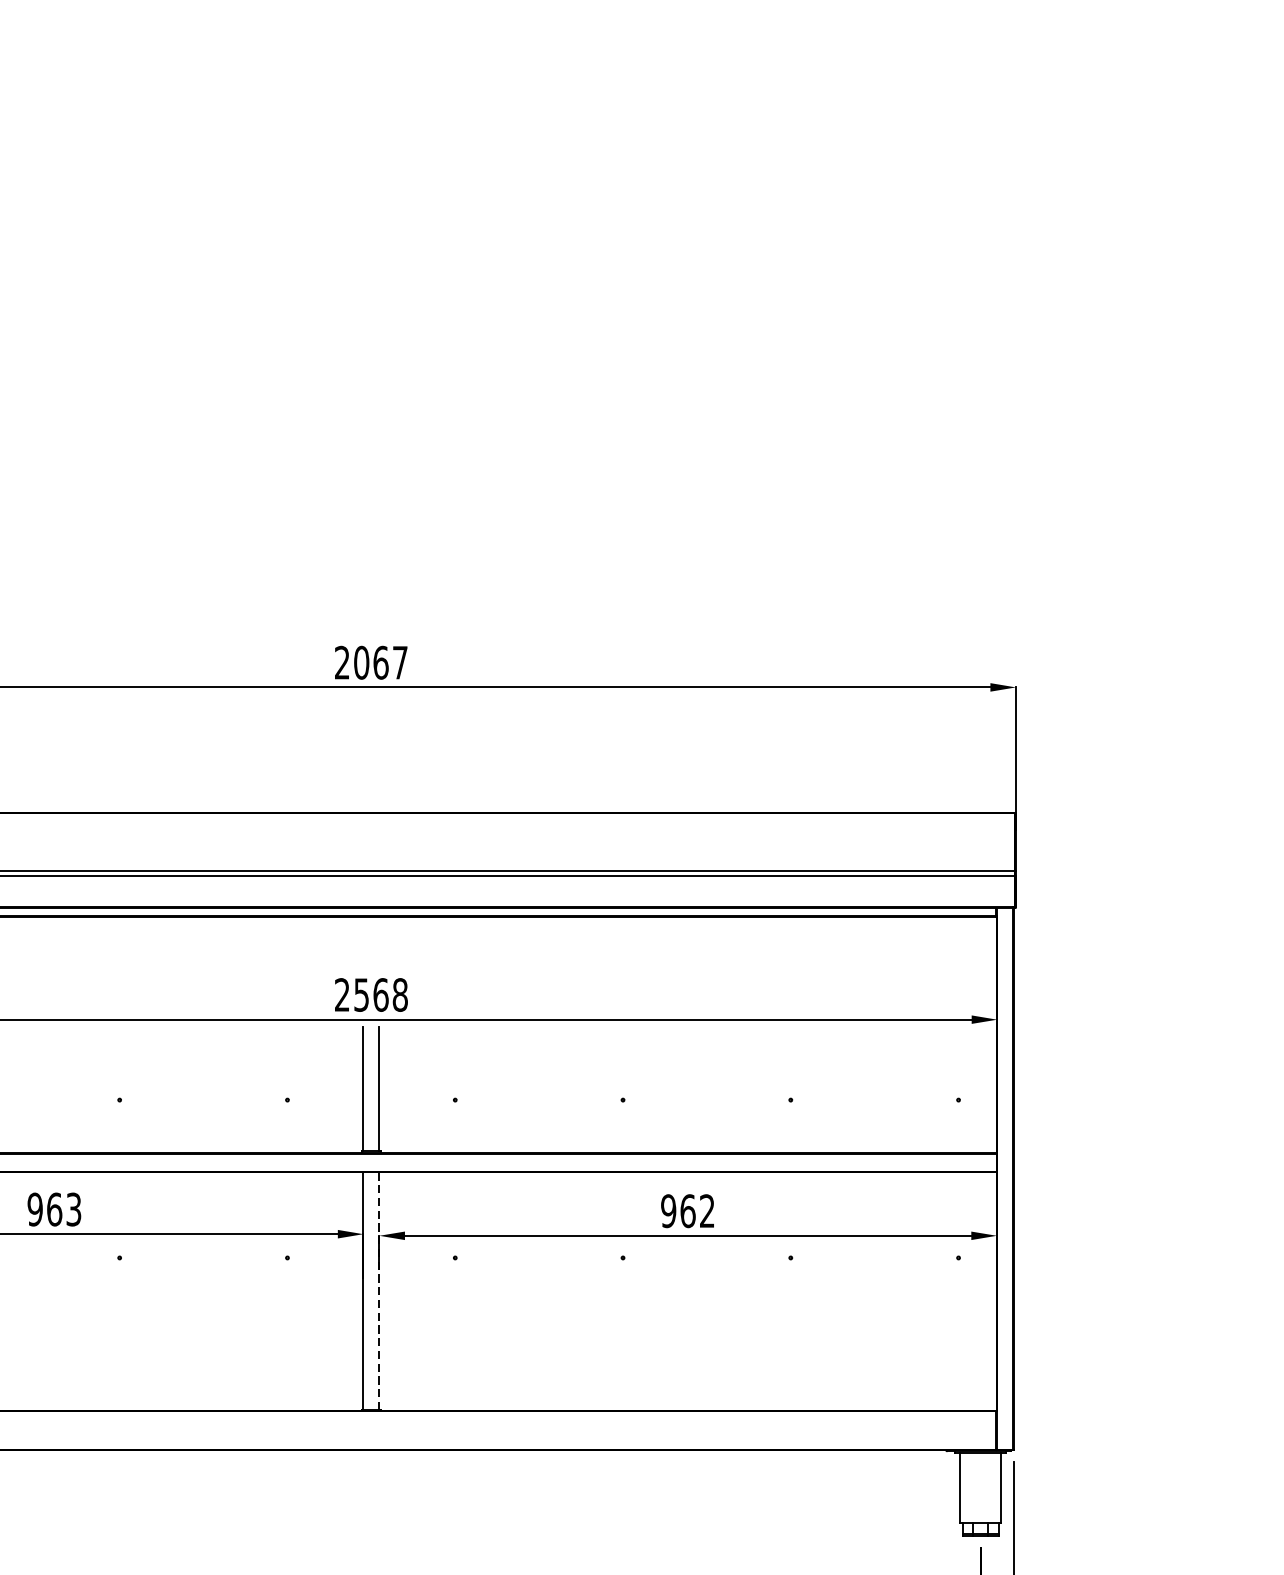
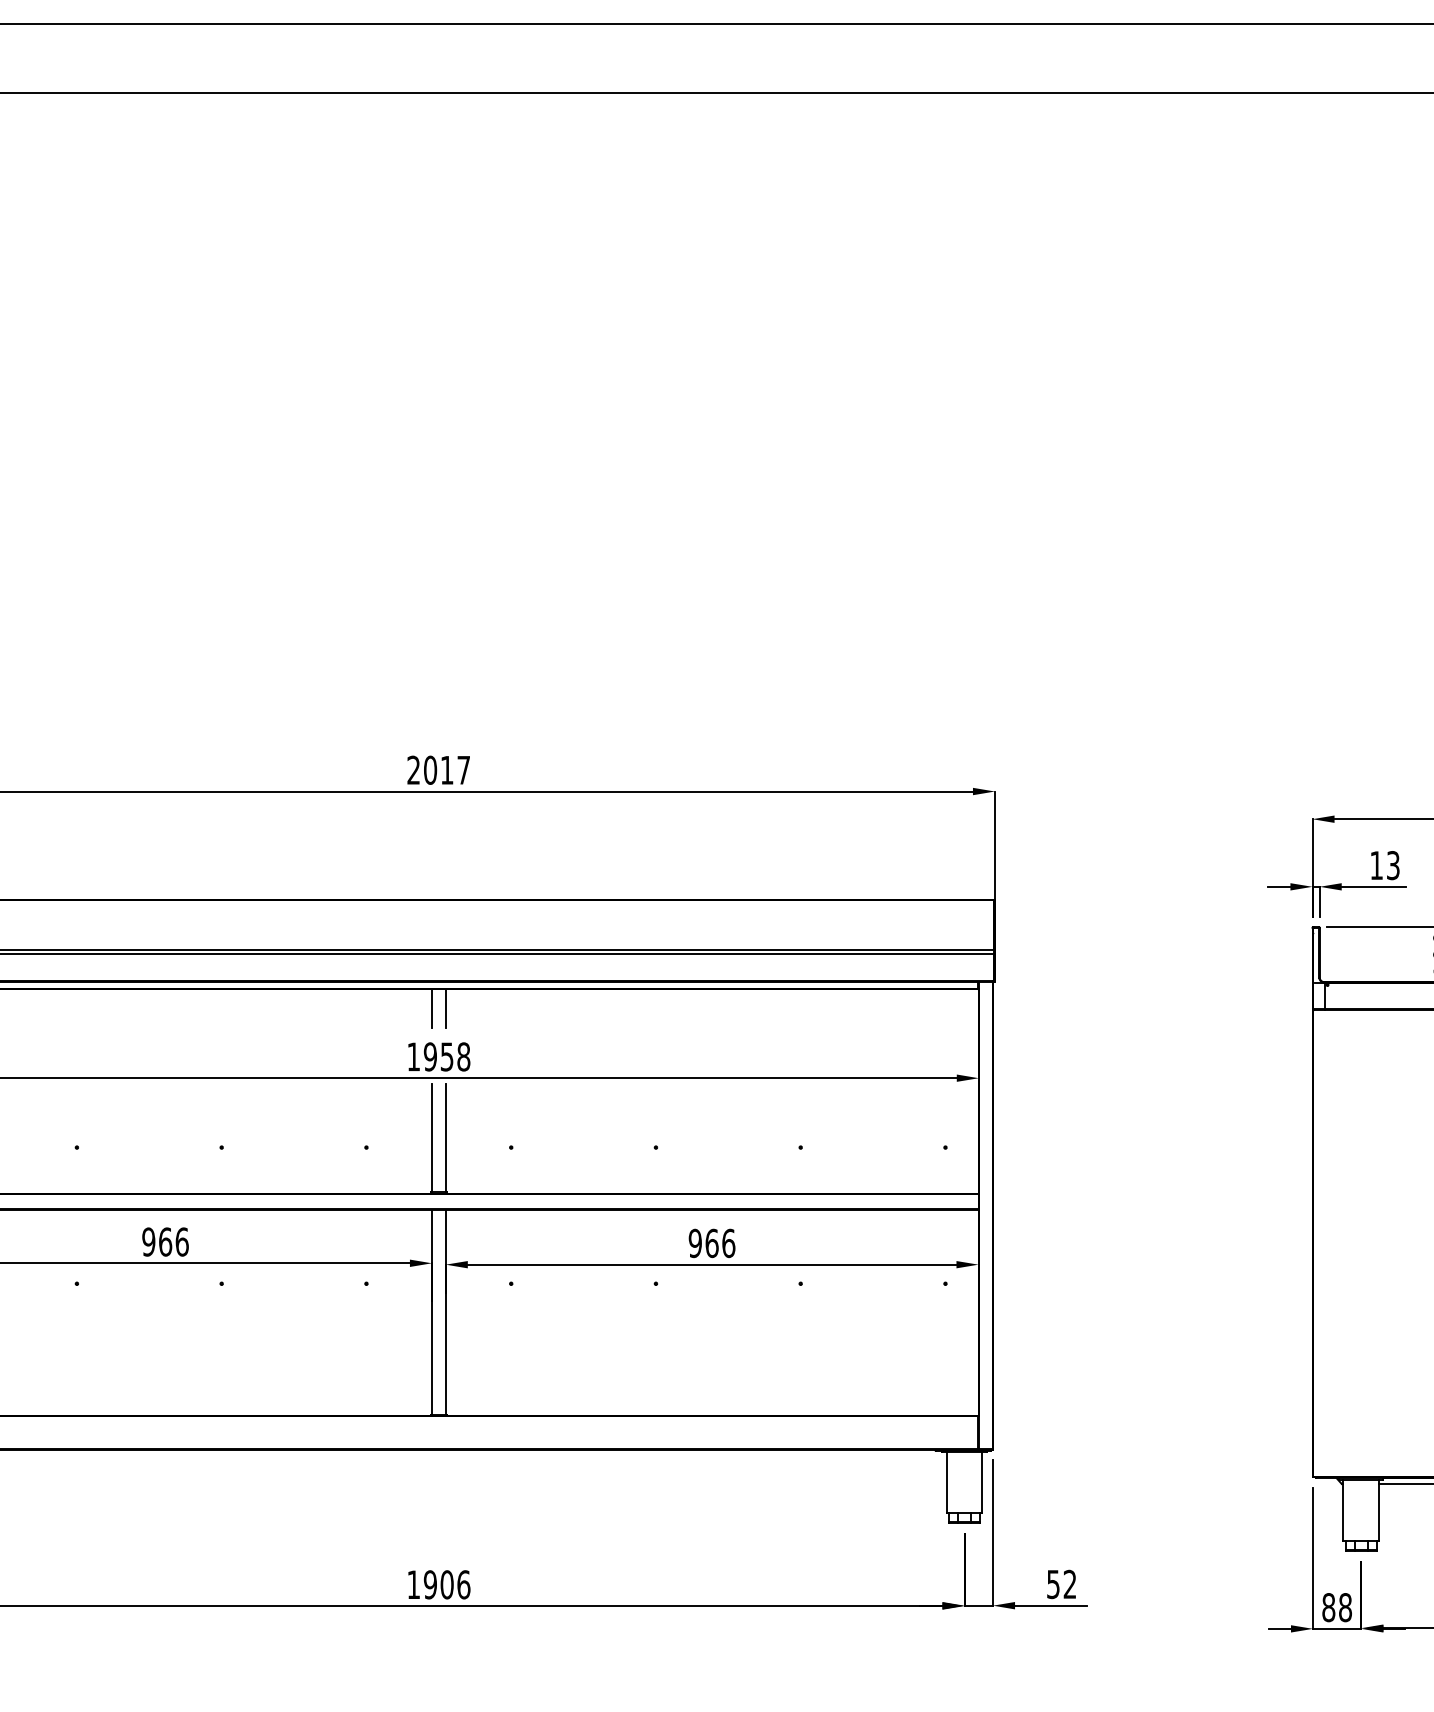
text: (380, 661) -> (446, 769), 2067 -> 2017
line: (362, 938) -> (431, 1008), added
line: (379, 938) -> (445, 1008), added
text: (361, 994) -> (430, 1056), 2568 -> 1958
text: (73, 1208) -> (181, 1241), 963 -> 966
text: (707, 1211) -> (728, 1243), 962 -> 966
line: (379, 1291) -> (445, 1312), dashed -> solid

